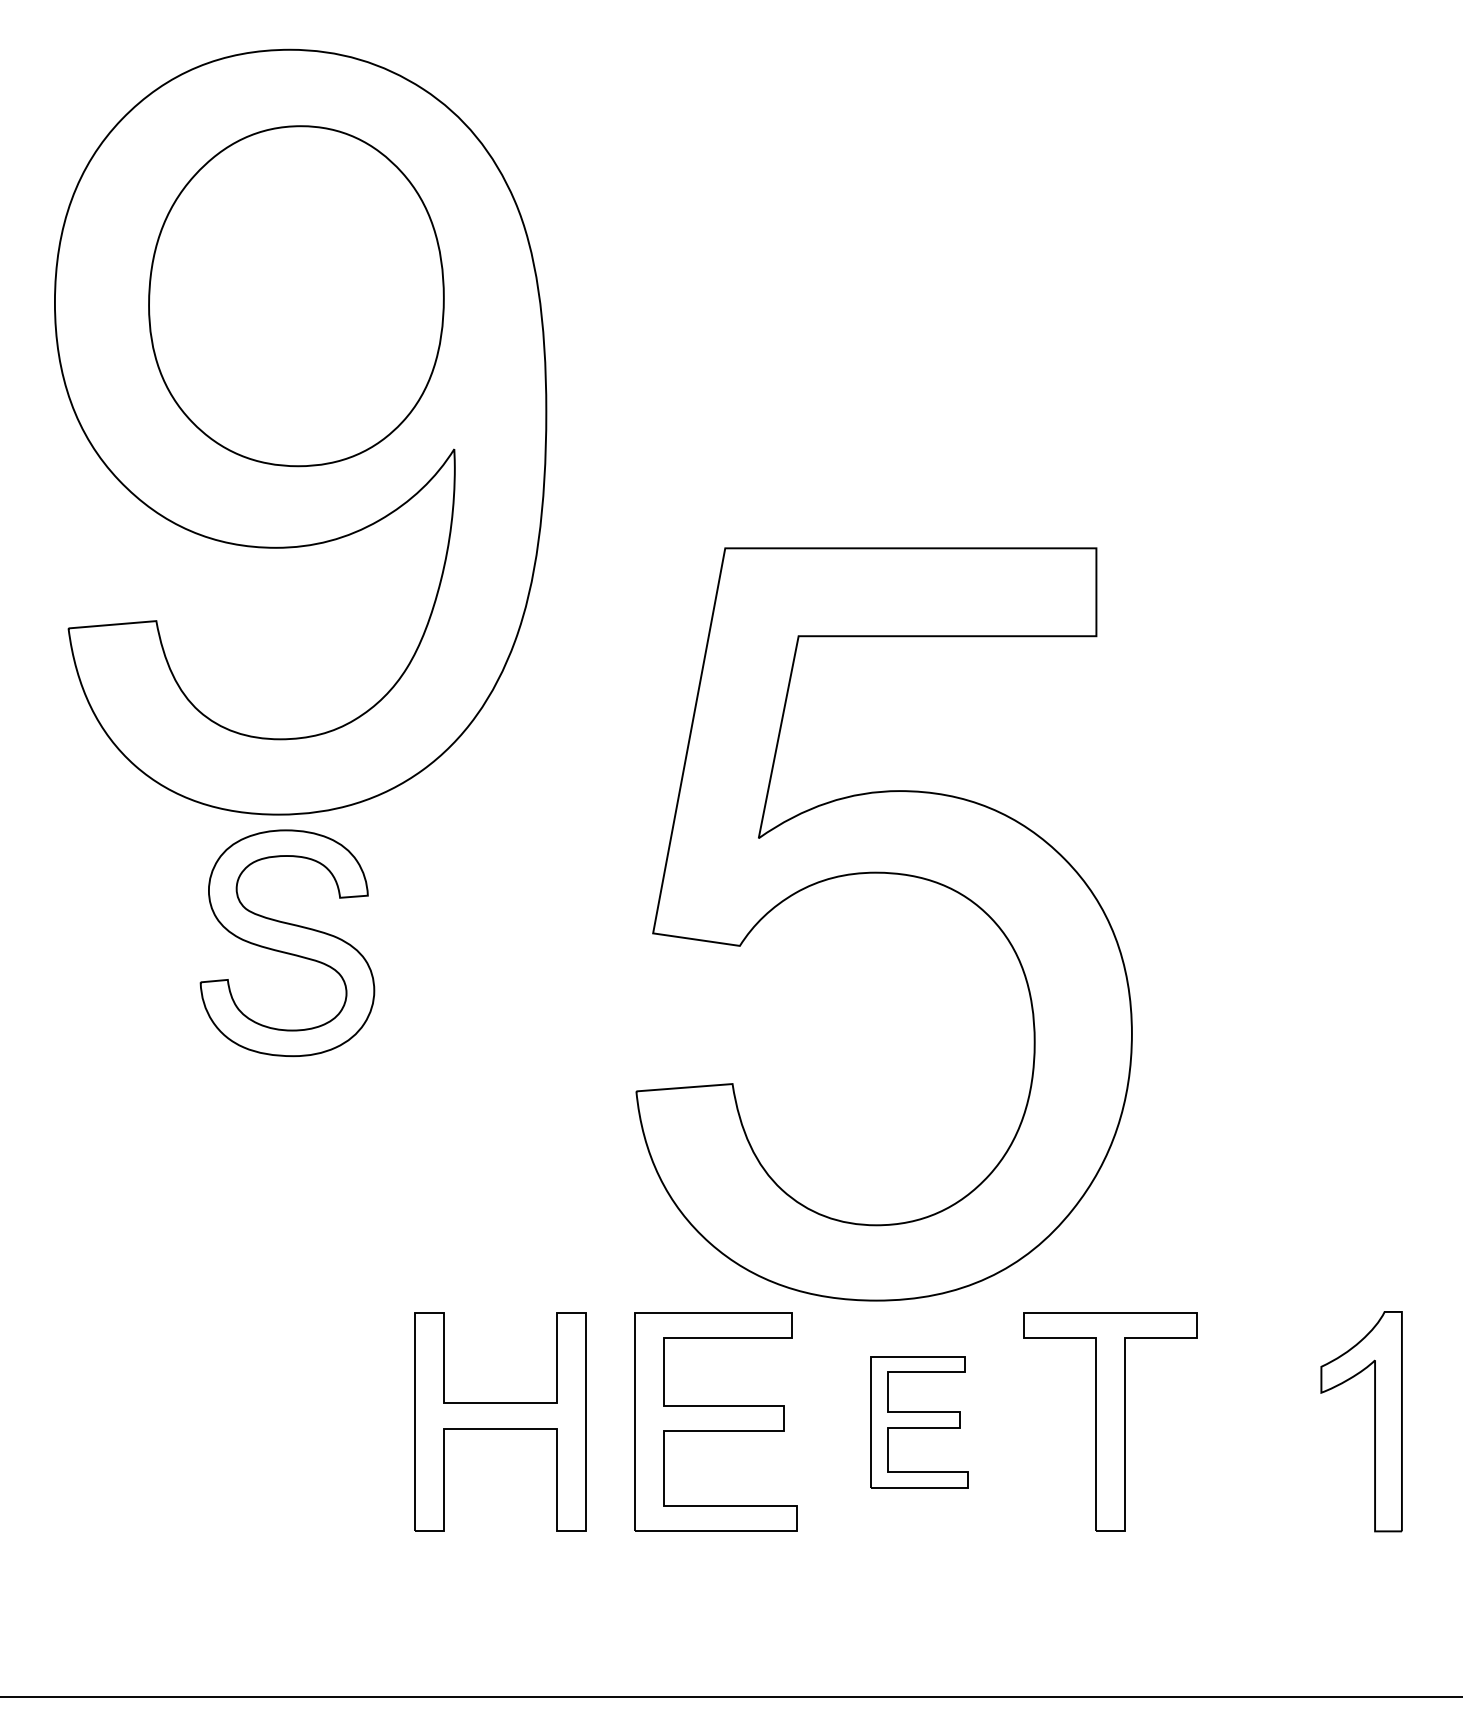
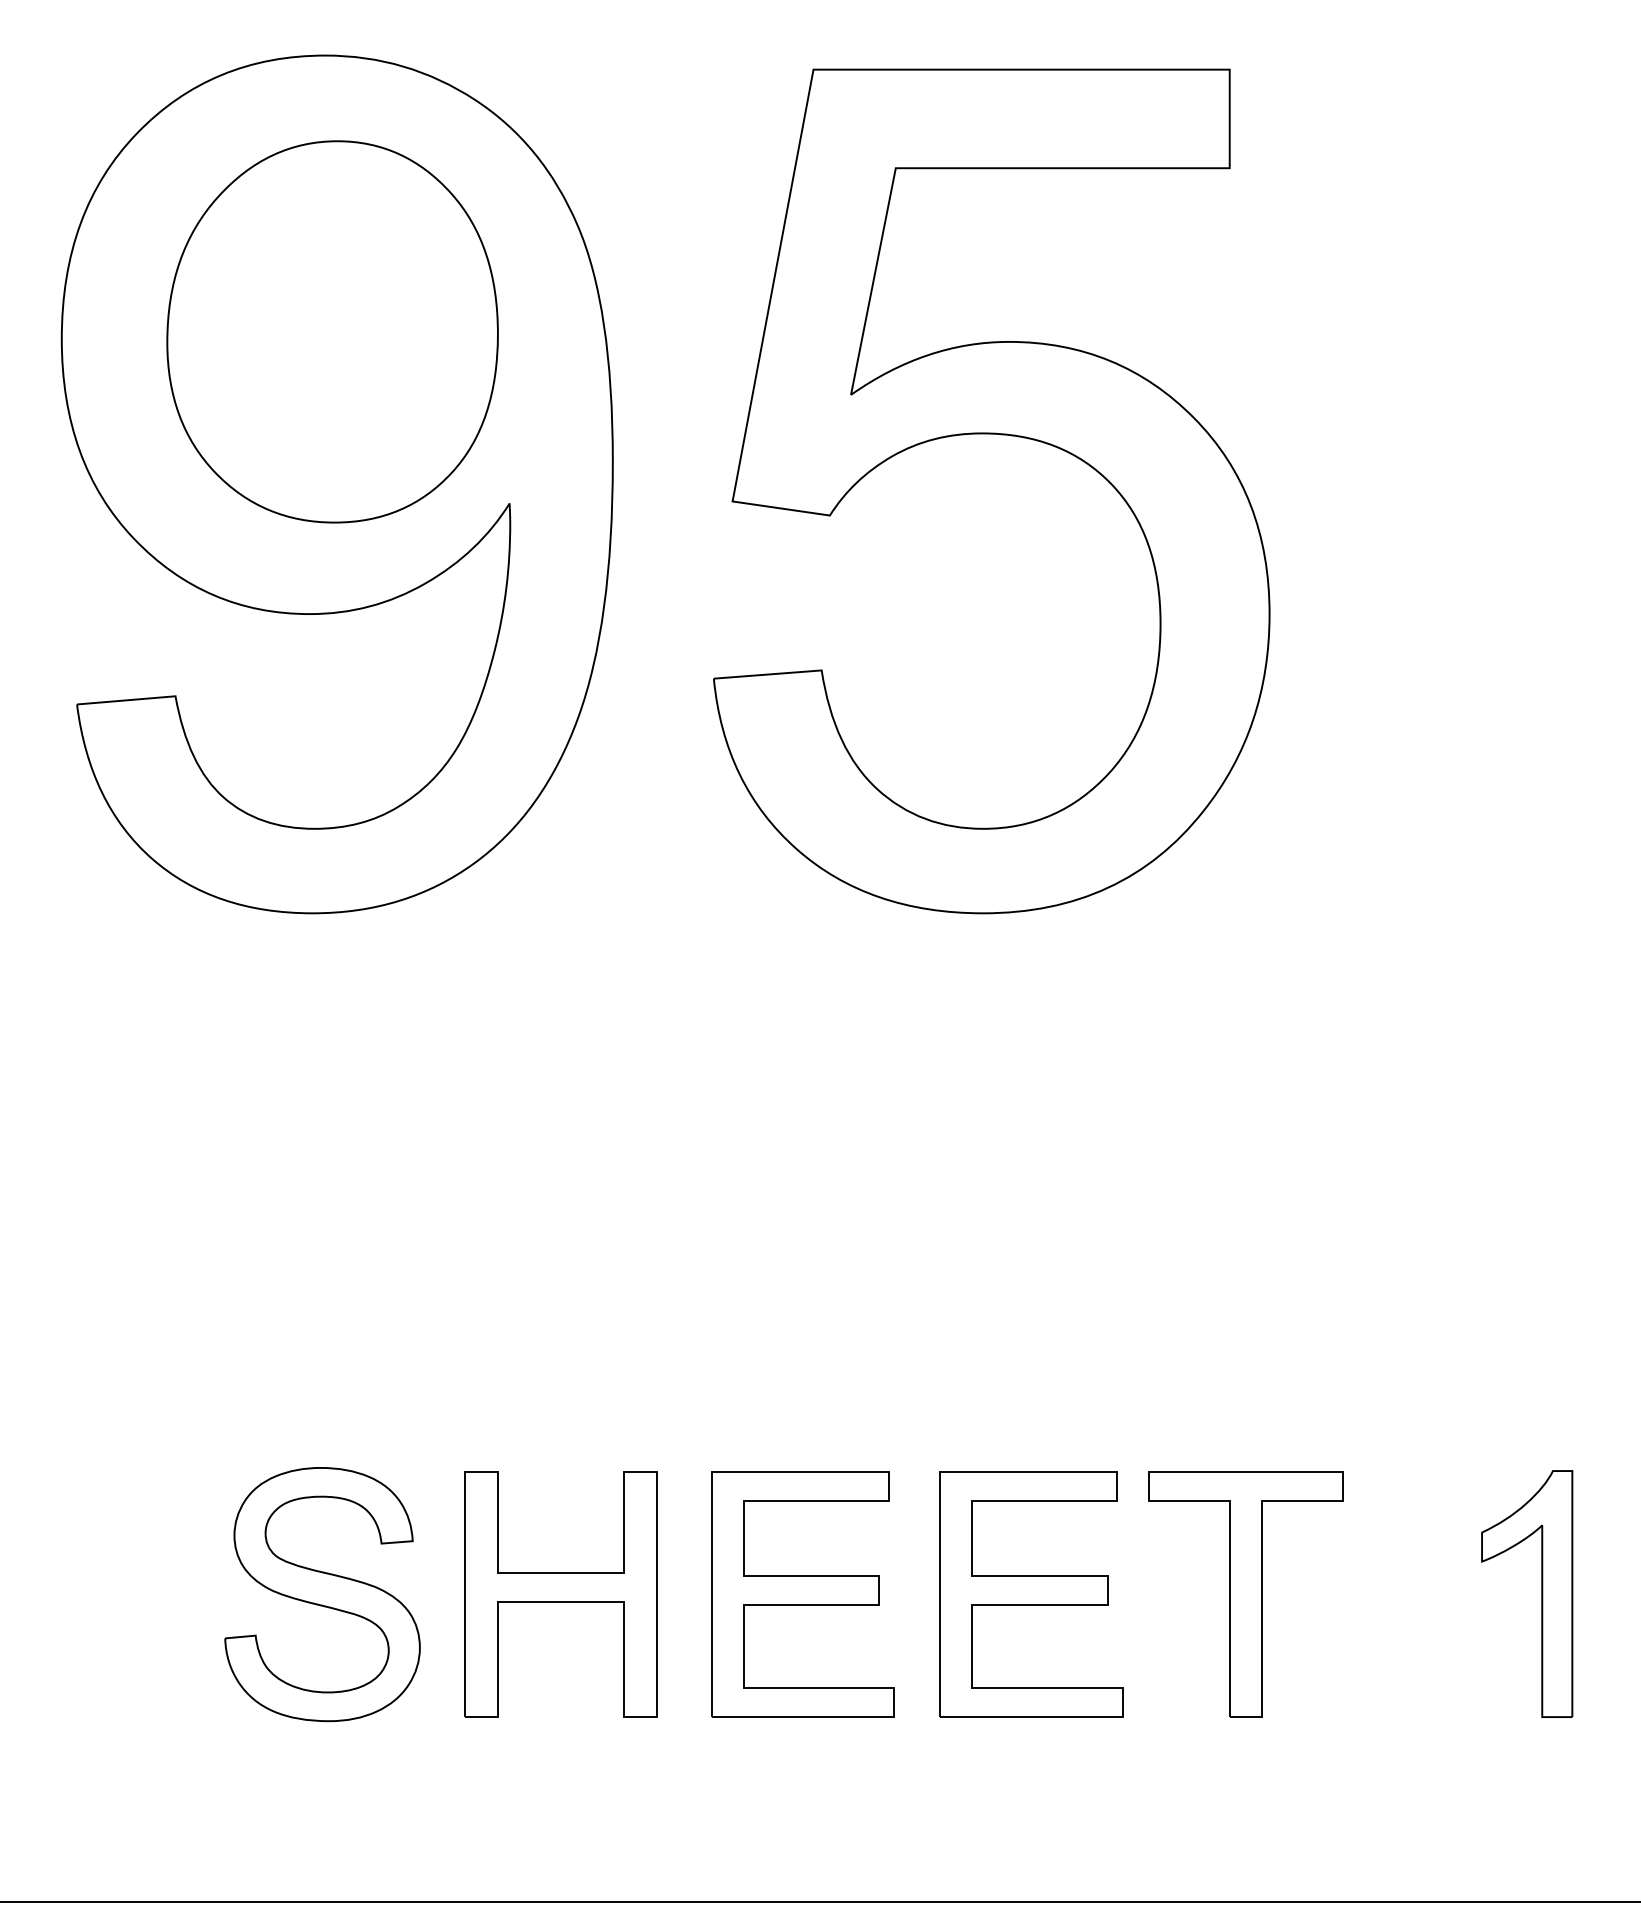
part: (892, 874) -> (1001, 435), moved
part: (287, 943) -> (322, 1594), moved
part: (919, 1422) -> (1031, 1594), size x1.67

